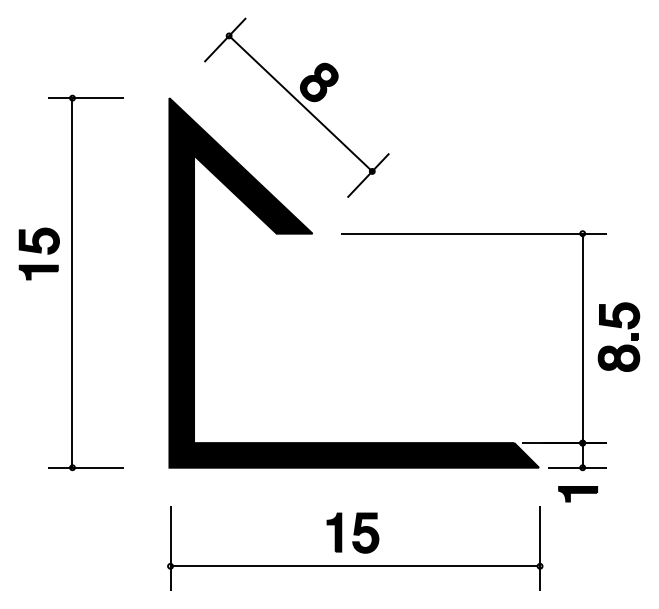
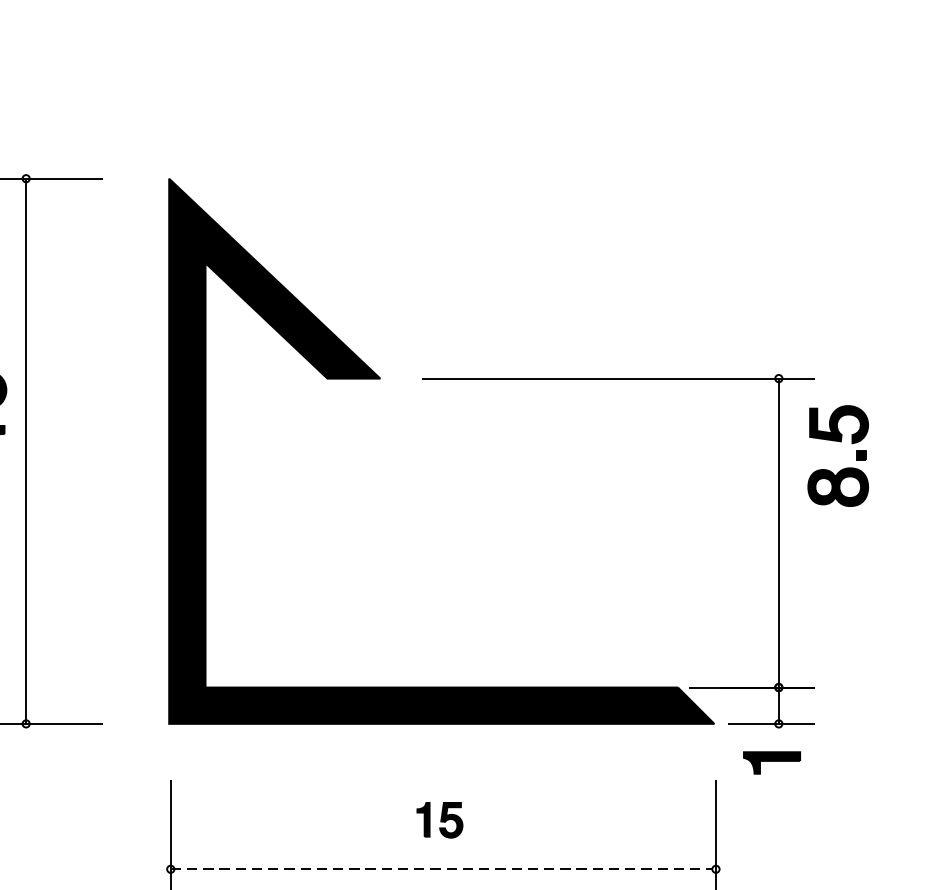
part: (296, 107) -> (356, 192), removed
part: (620, 328) -> (840, 443), moved
part: (352, 532) -> (439, 819), size x0.6
line: (354, 566) -> (442, 869), solid -> dashed

